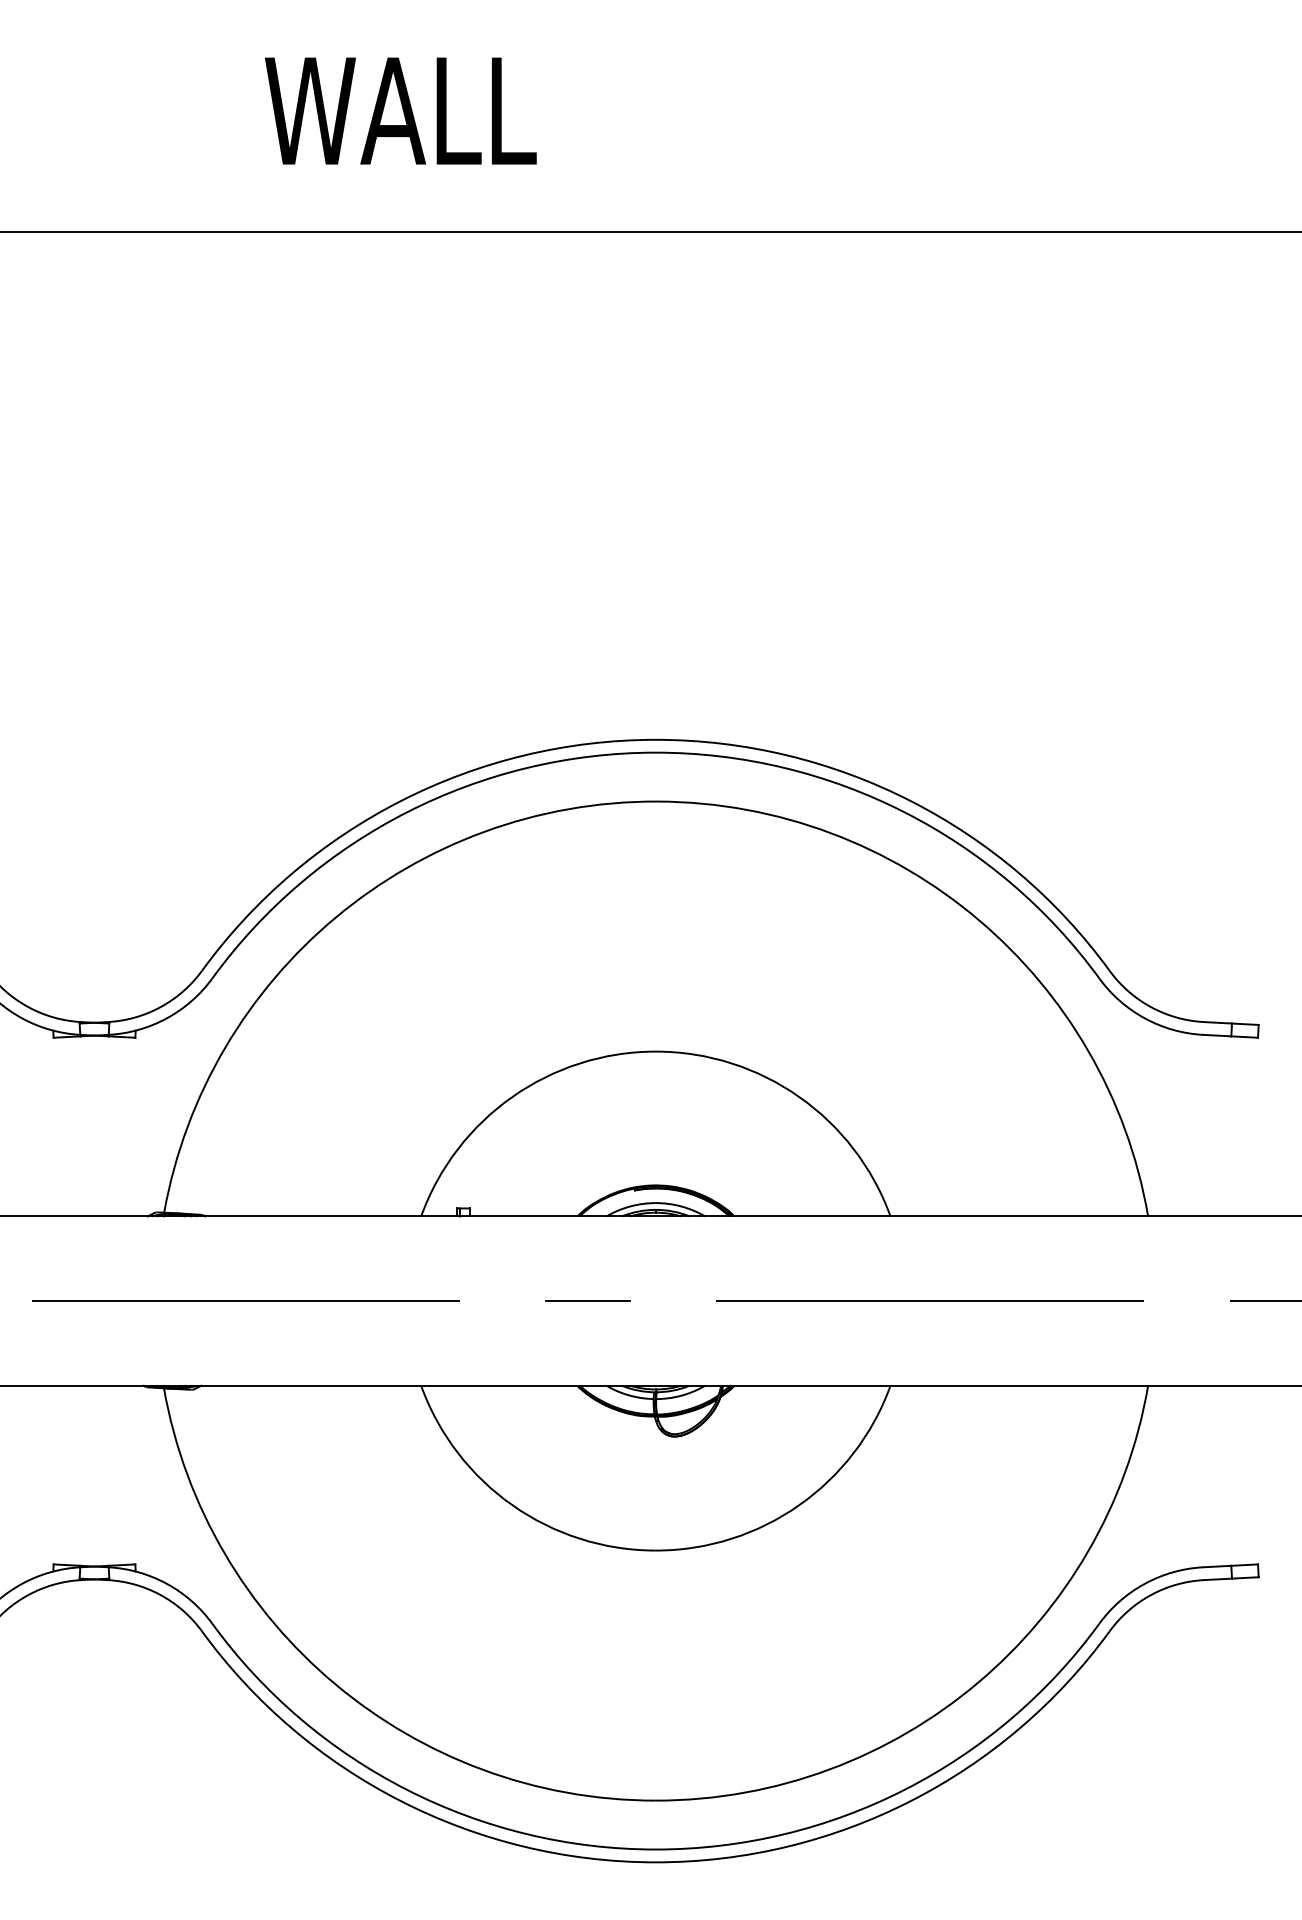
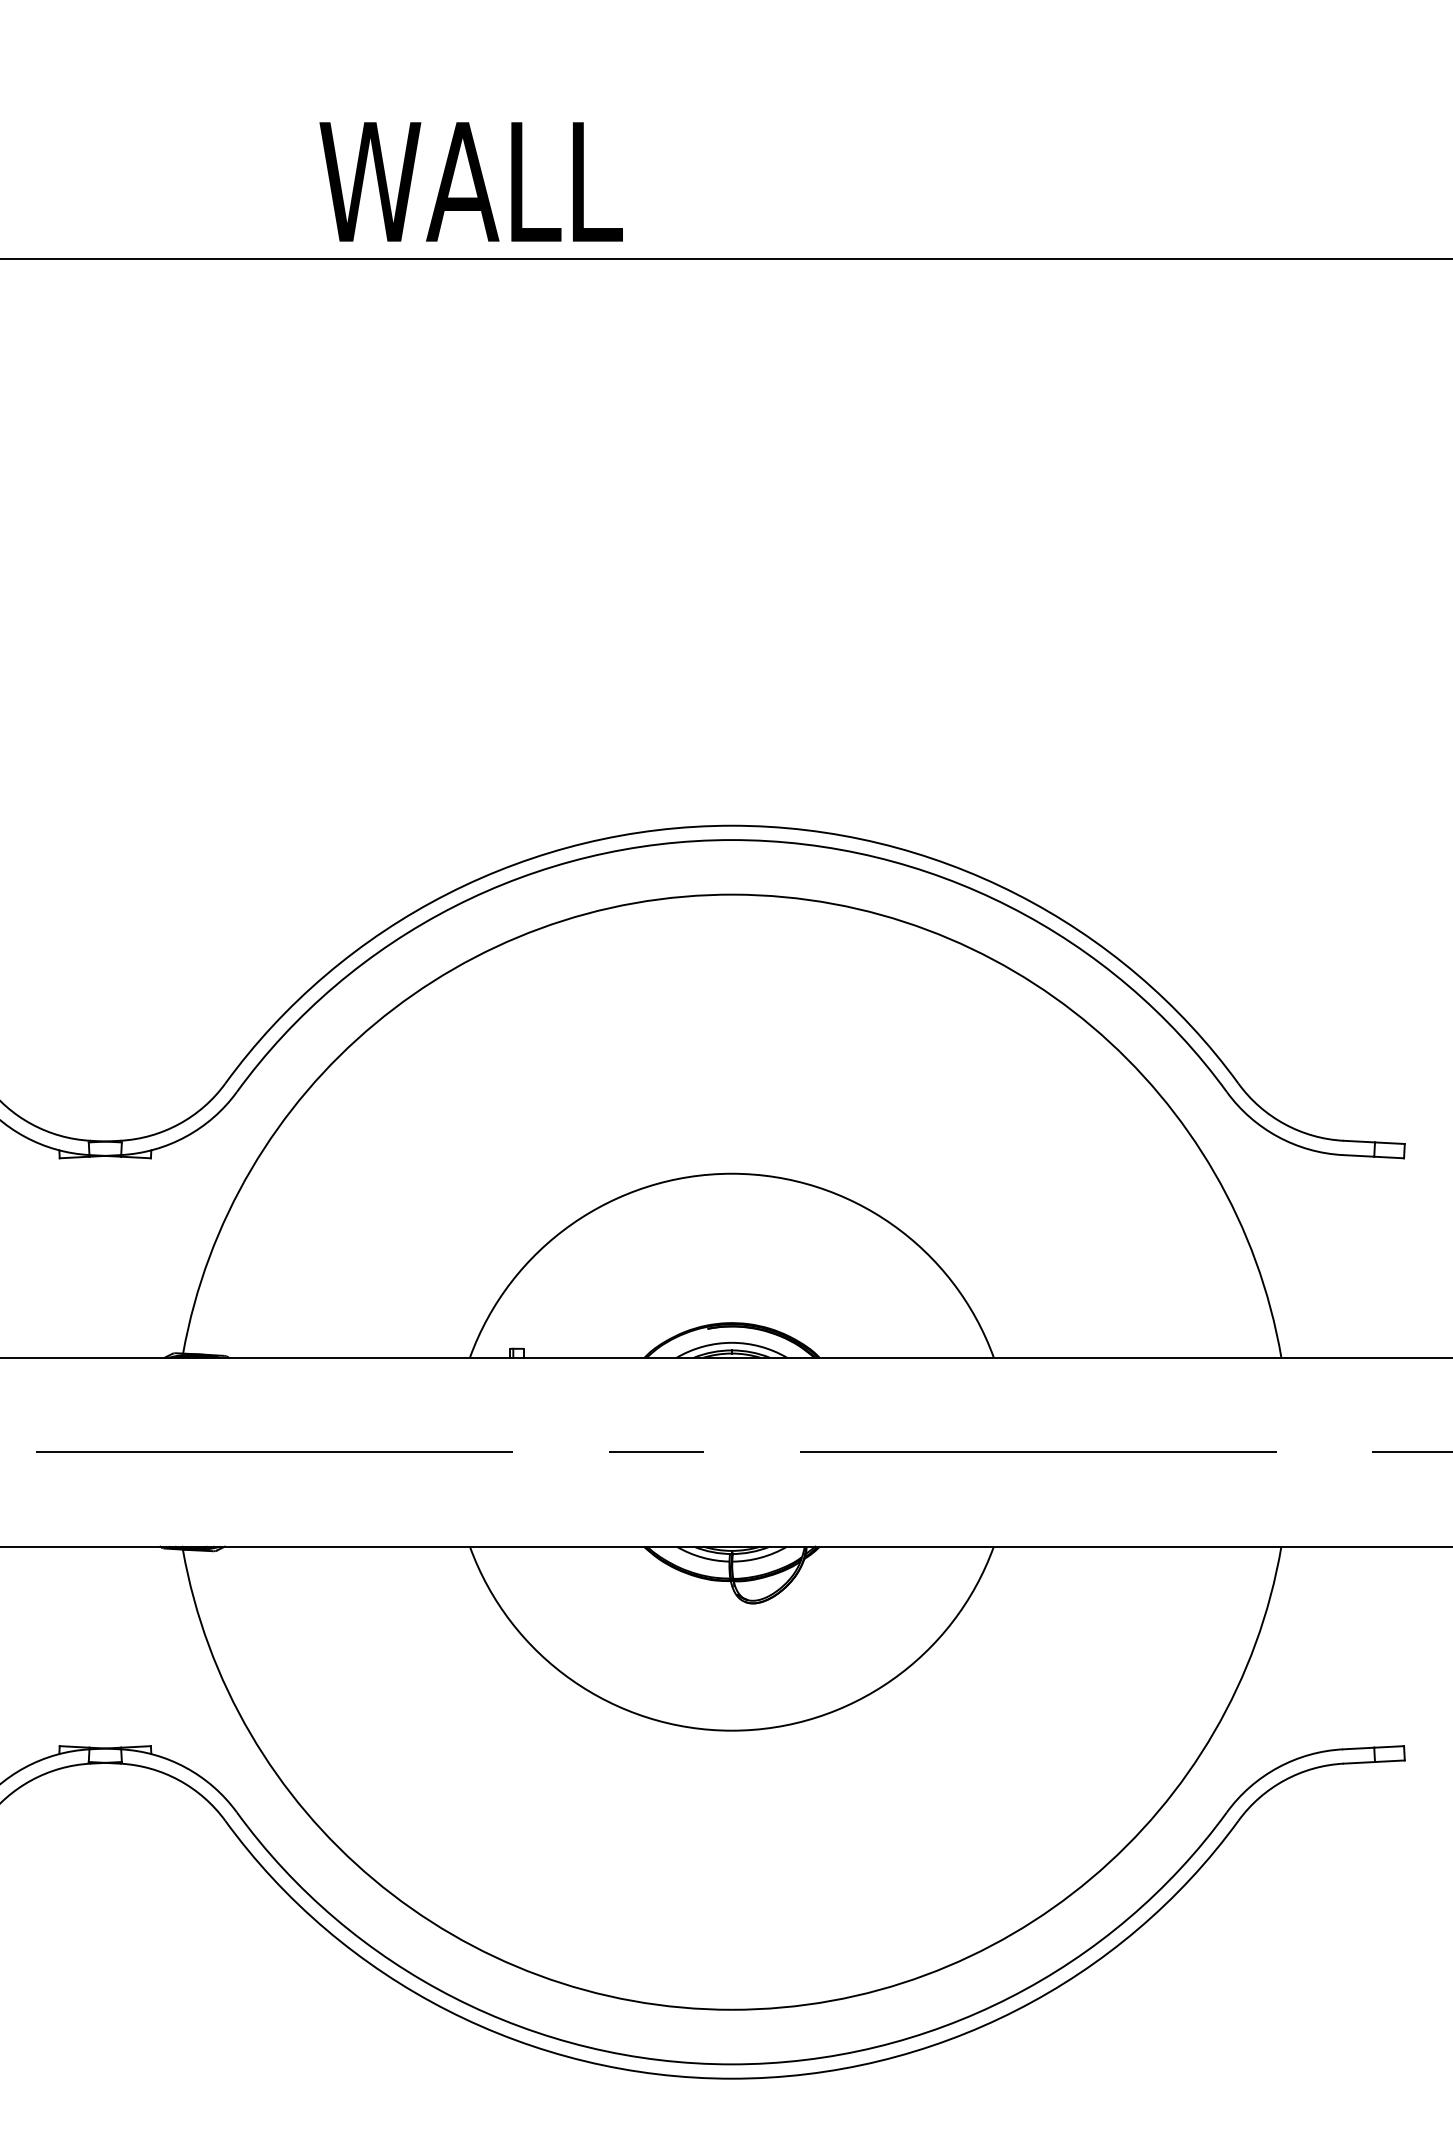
text: (400, 110) -> (470, 181), moved

